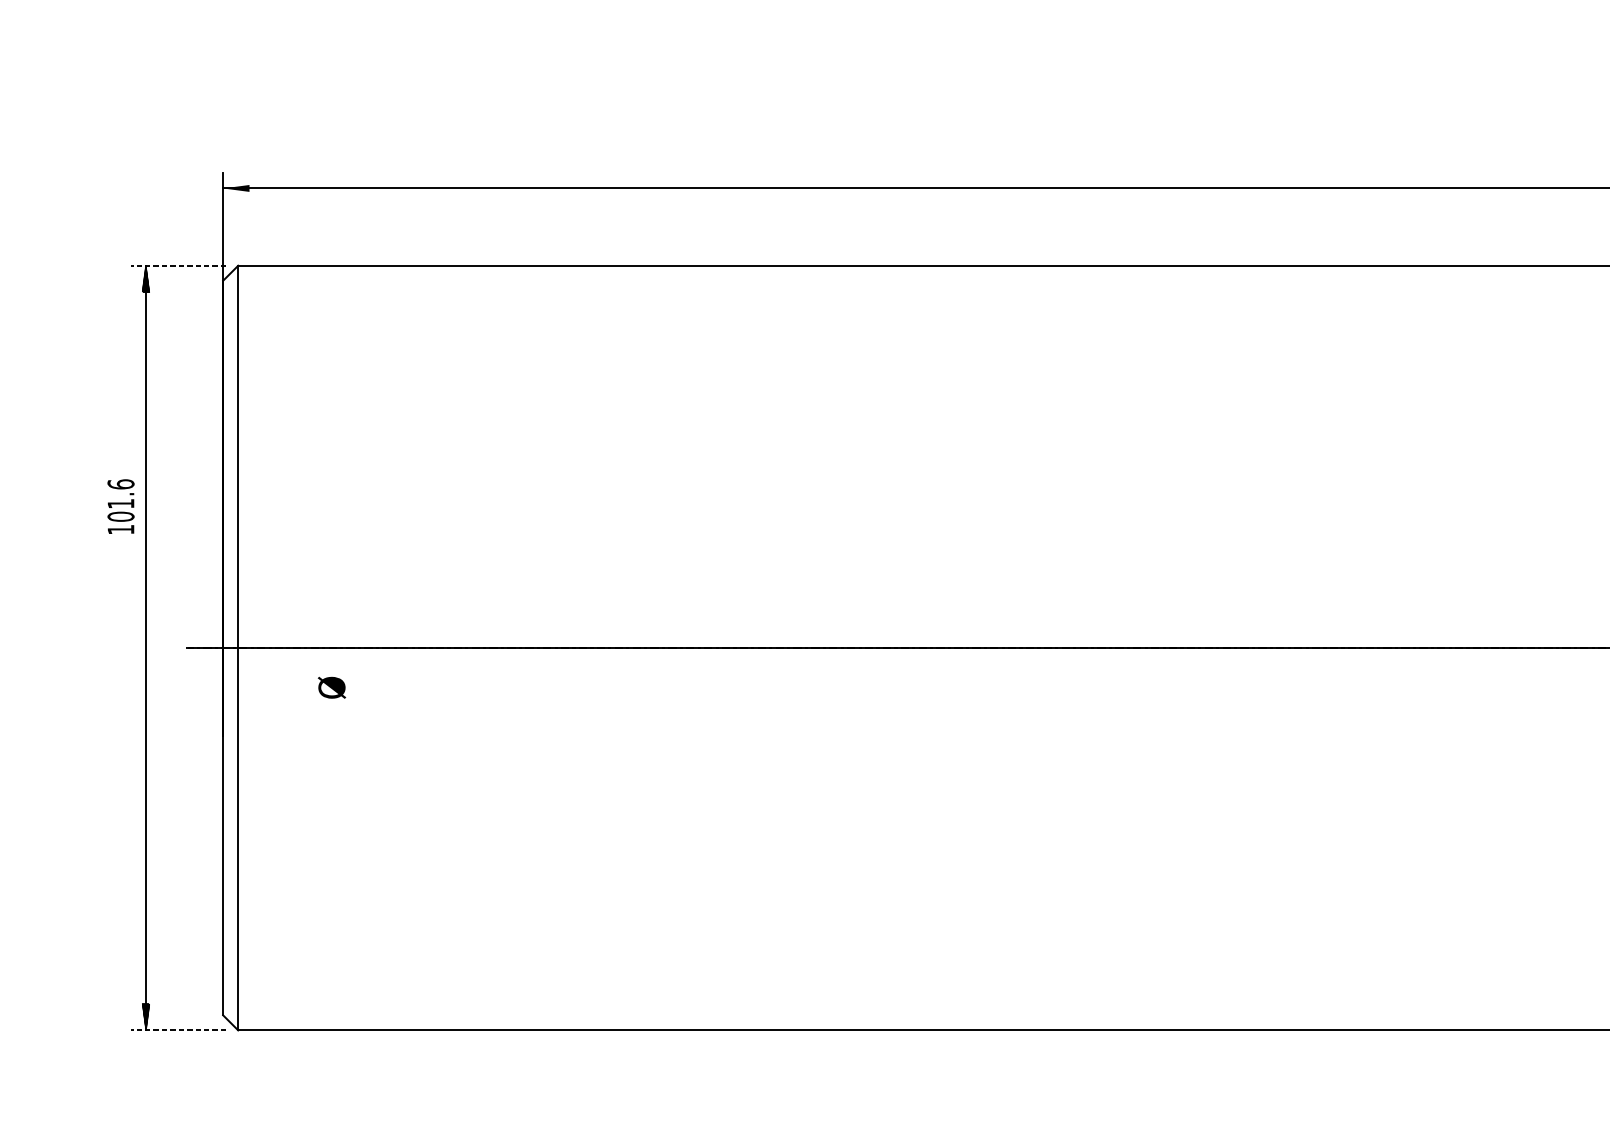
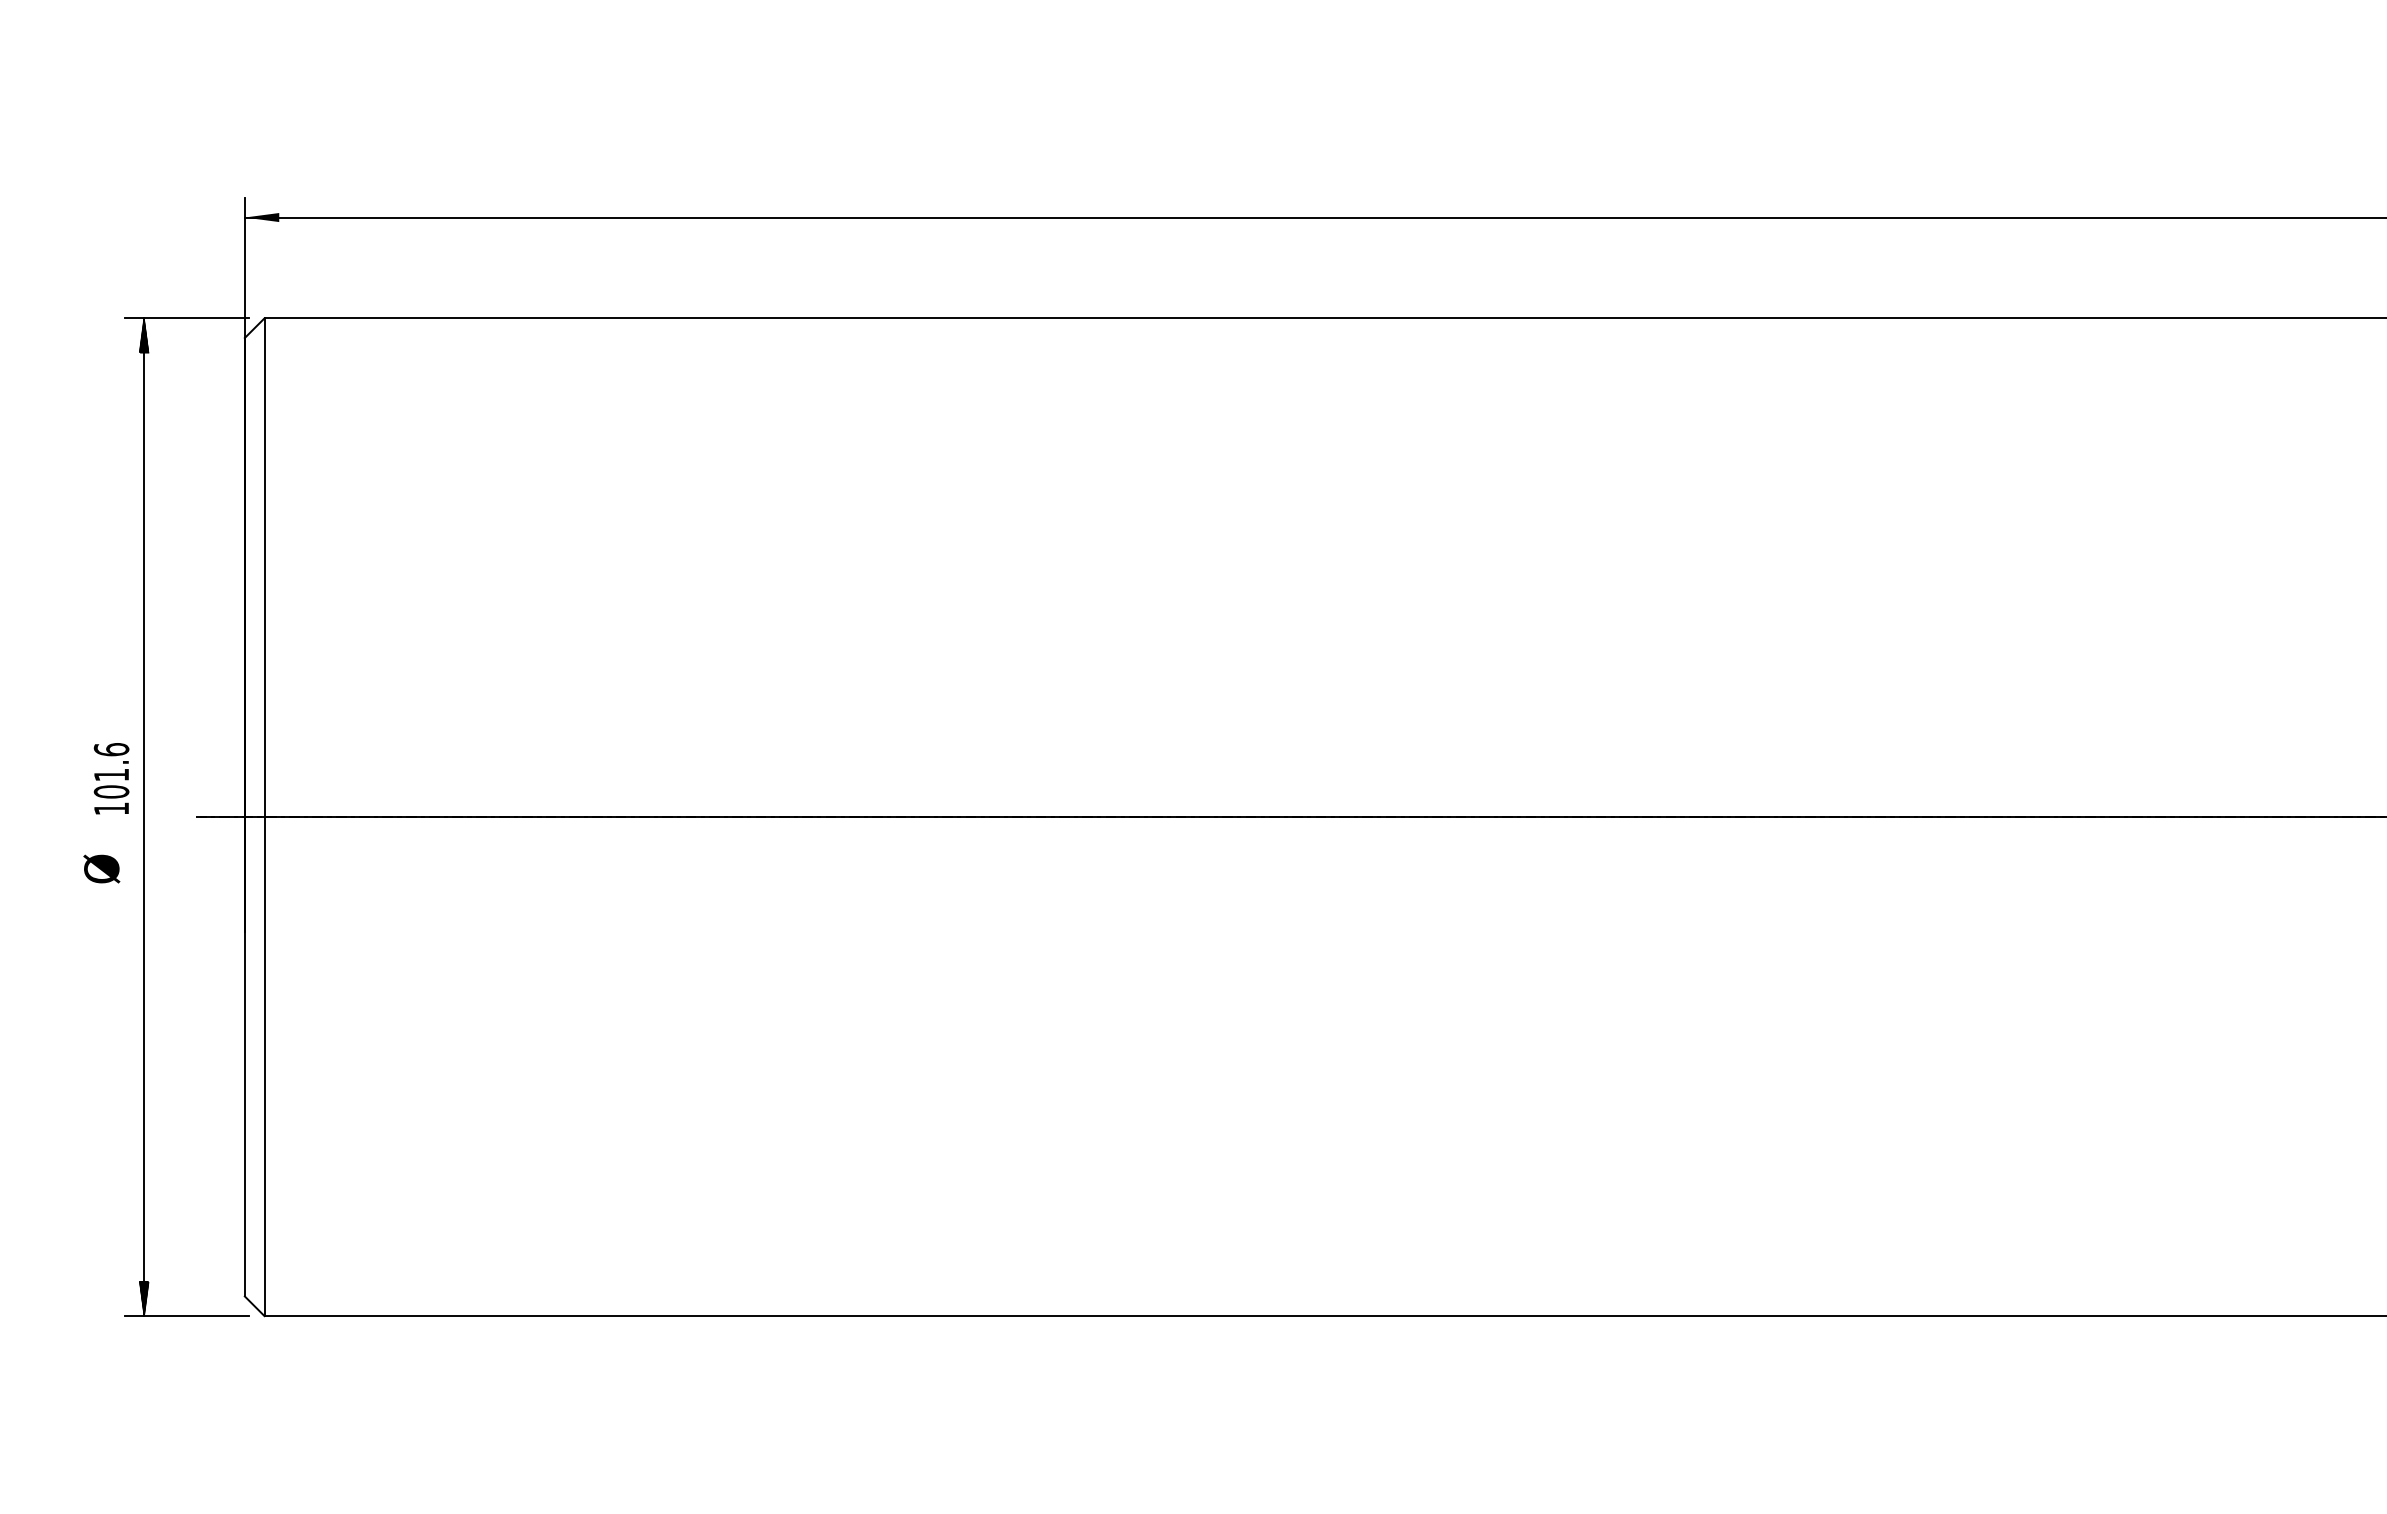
line: (178, 265) -> (186, 318), dashed -> solid
text: (120, 506) -> (111, 778), moved
text: (331, 687) -> (101, 868), moved
line: (178, 1030) -> (186, 1316), dashed -> solid

